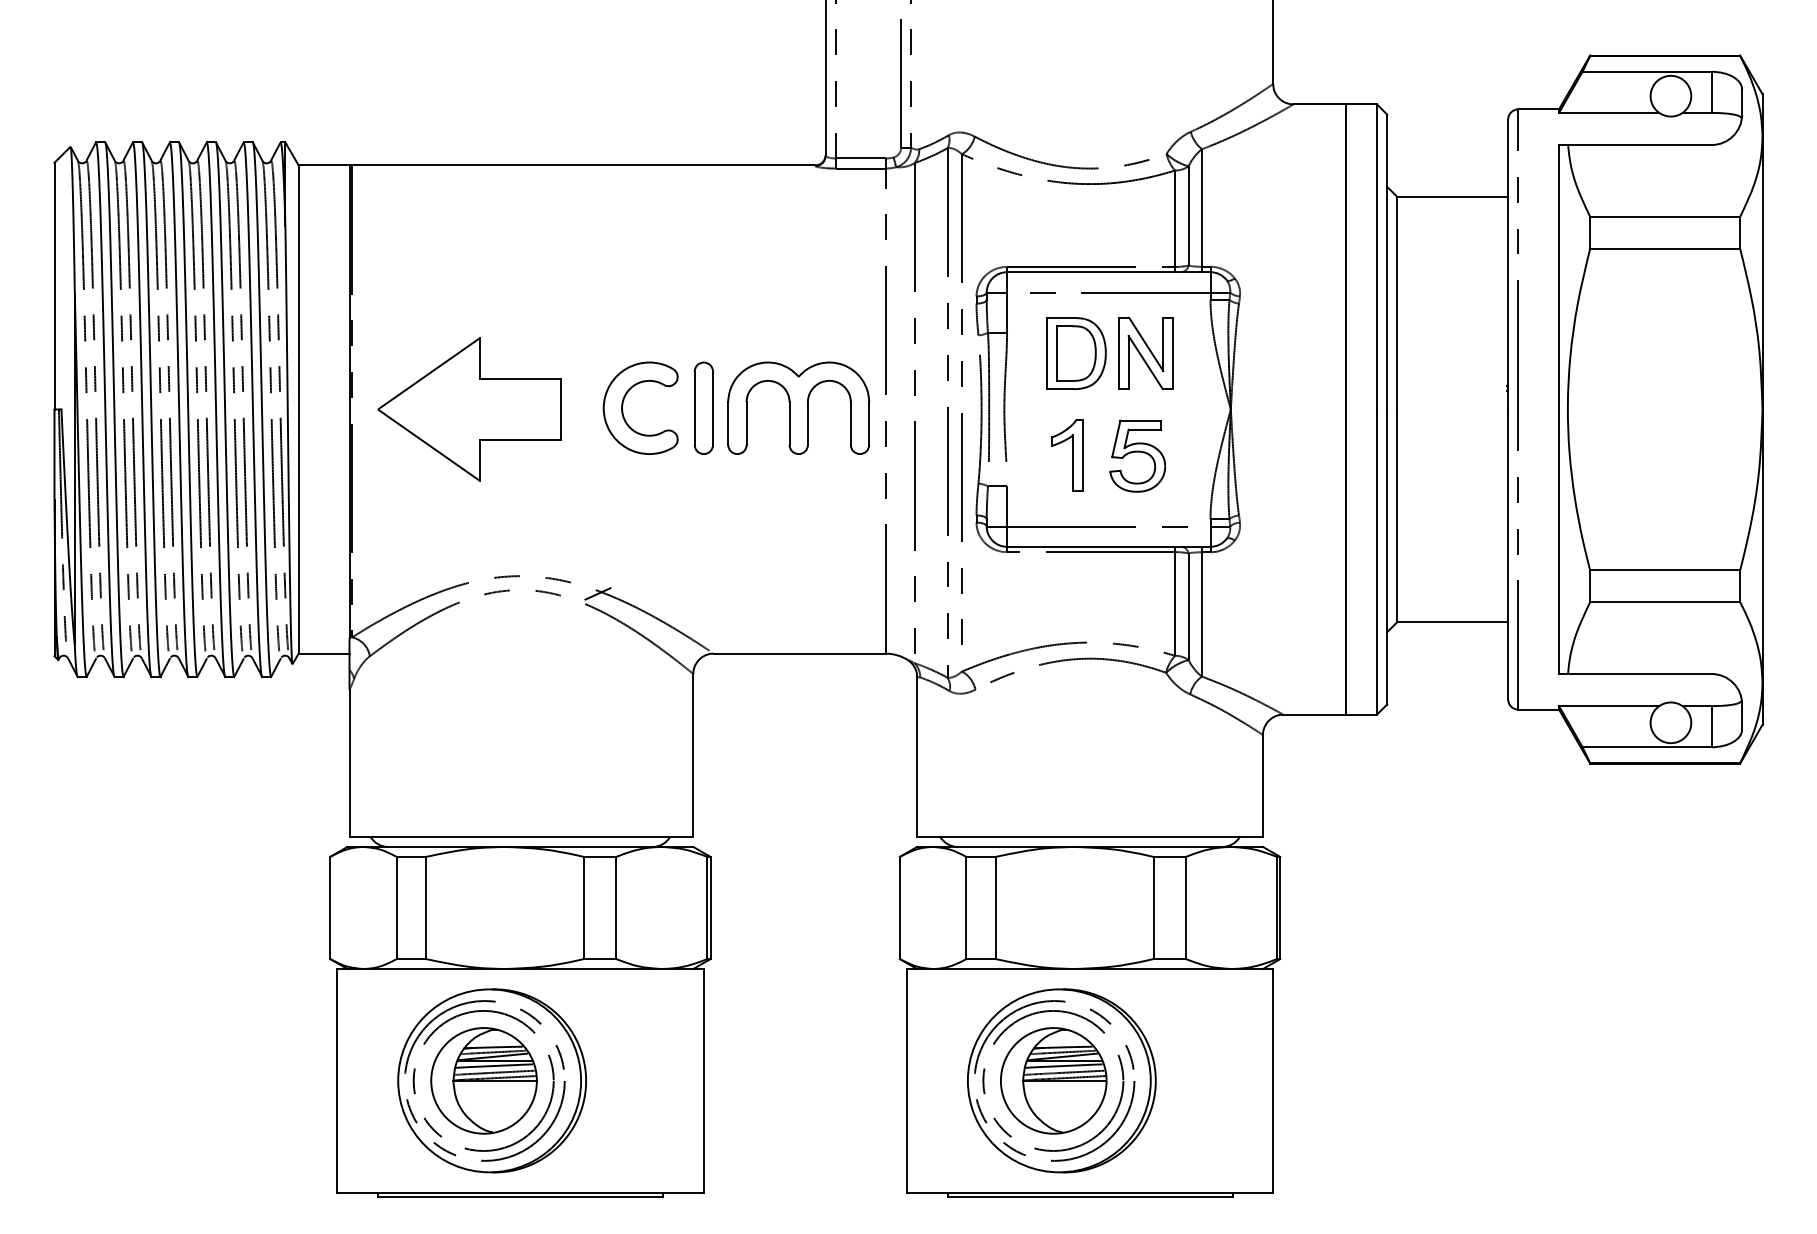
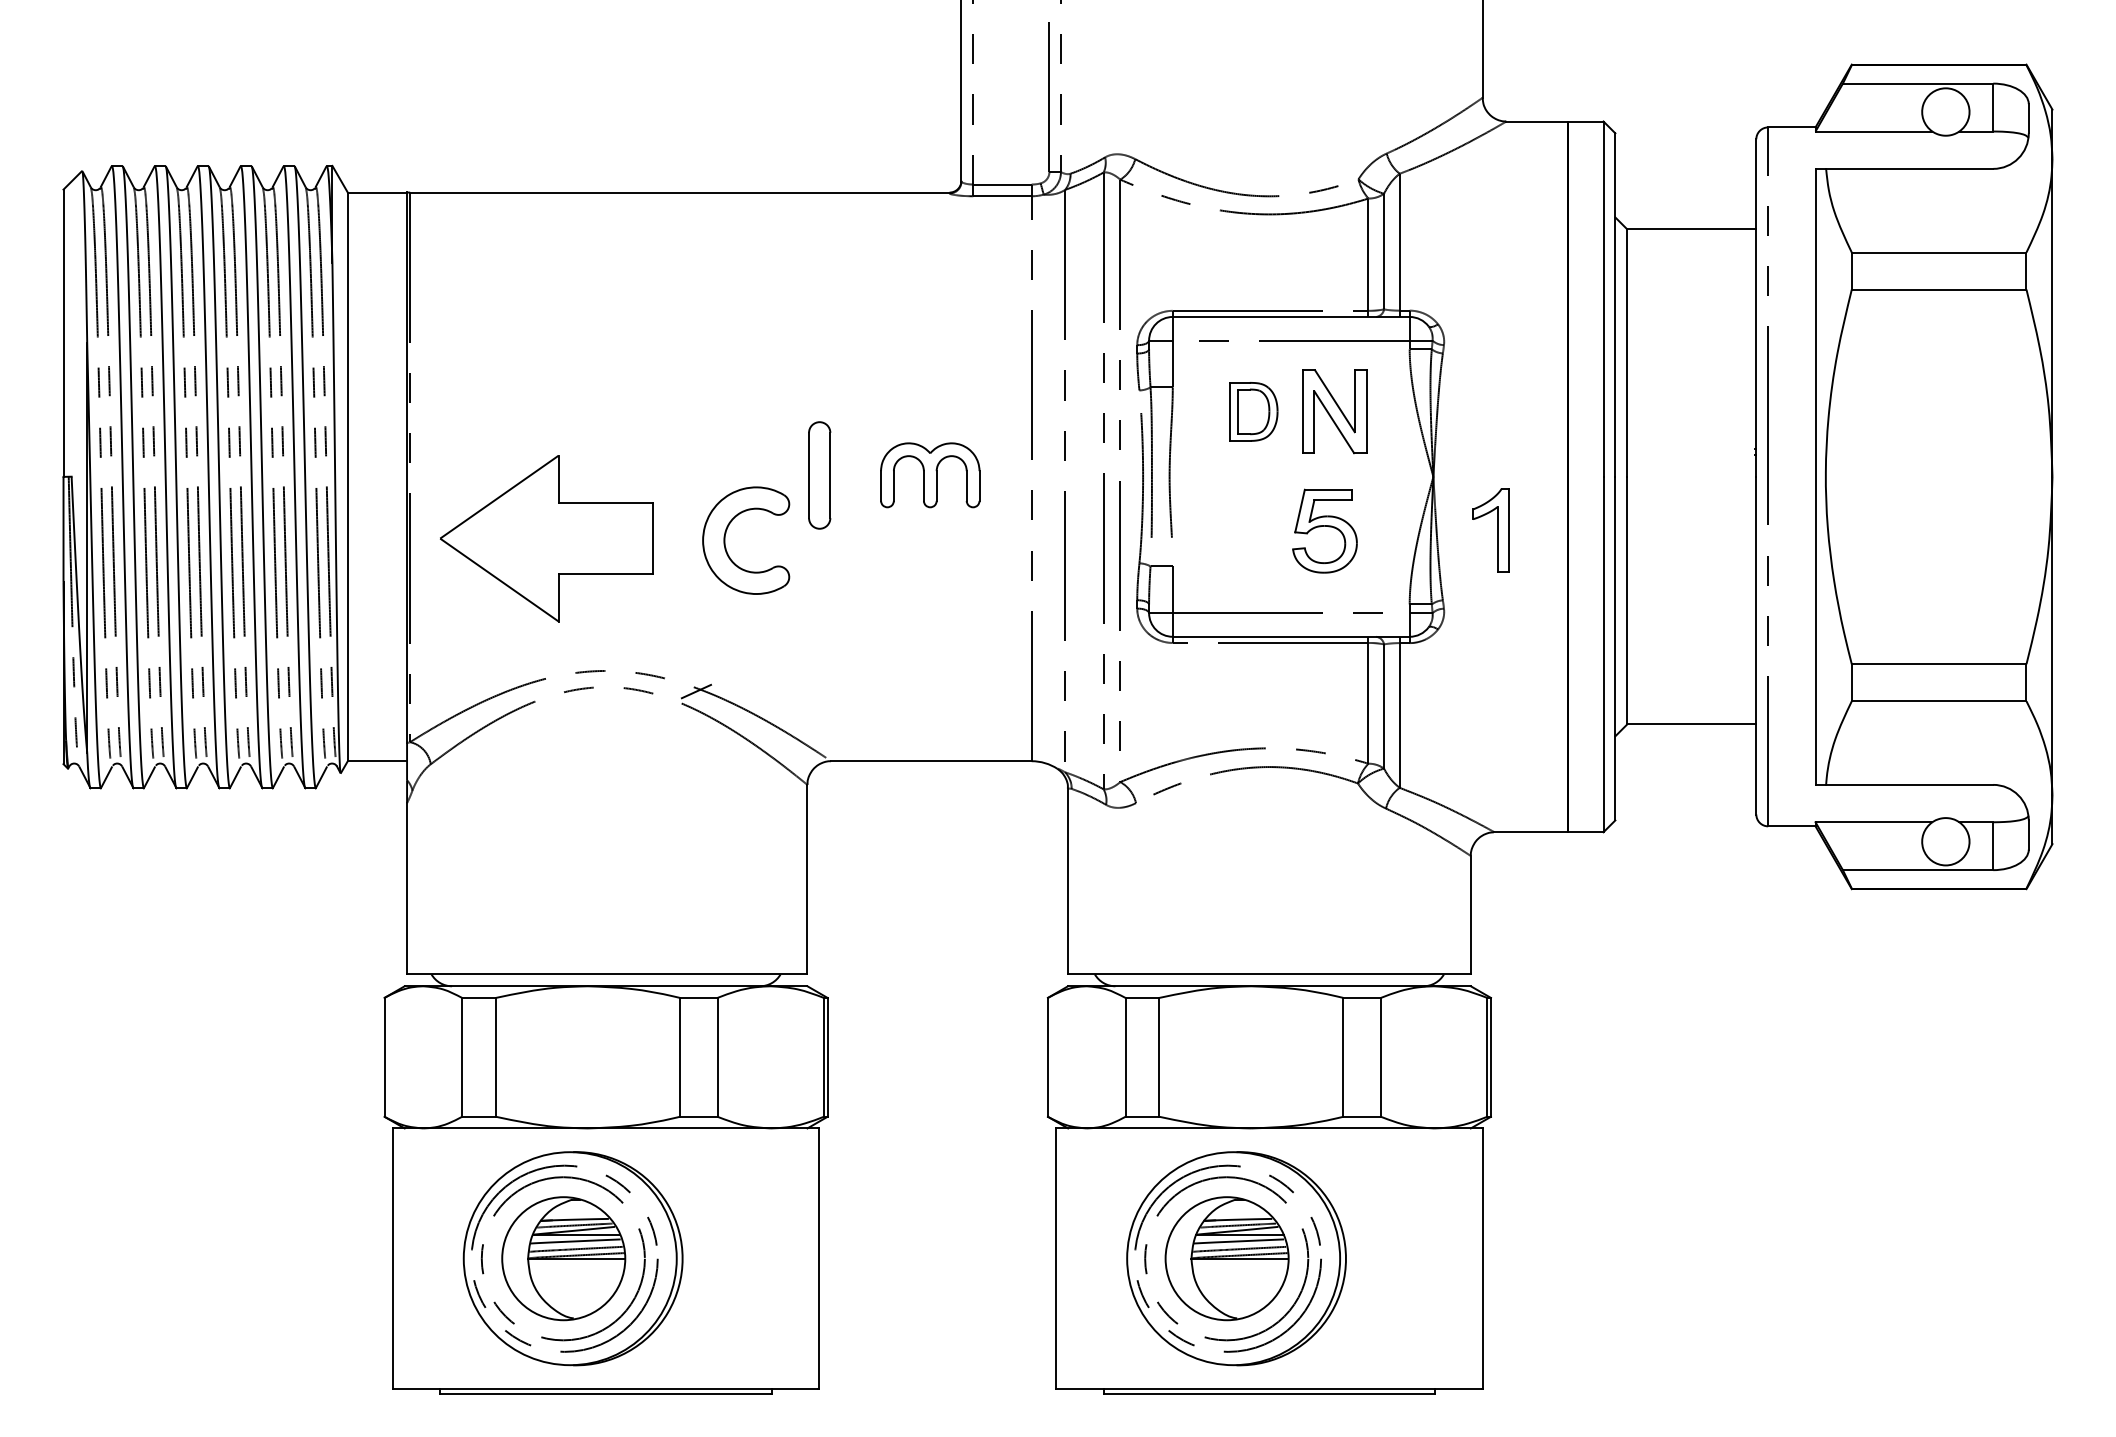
part: (1076, 353) -> (1253, 411), size x0.7
part: (623, 405) -> (726, 537), moved
part: (798, 407) -> (929, 474), size x0.6
part: (469, 409) -> (546, 538), moved
part: (1067, 455) -> (1491, 530), moved

